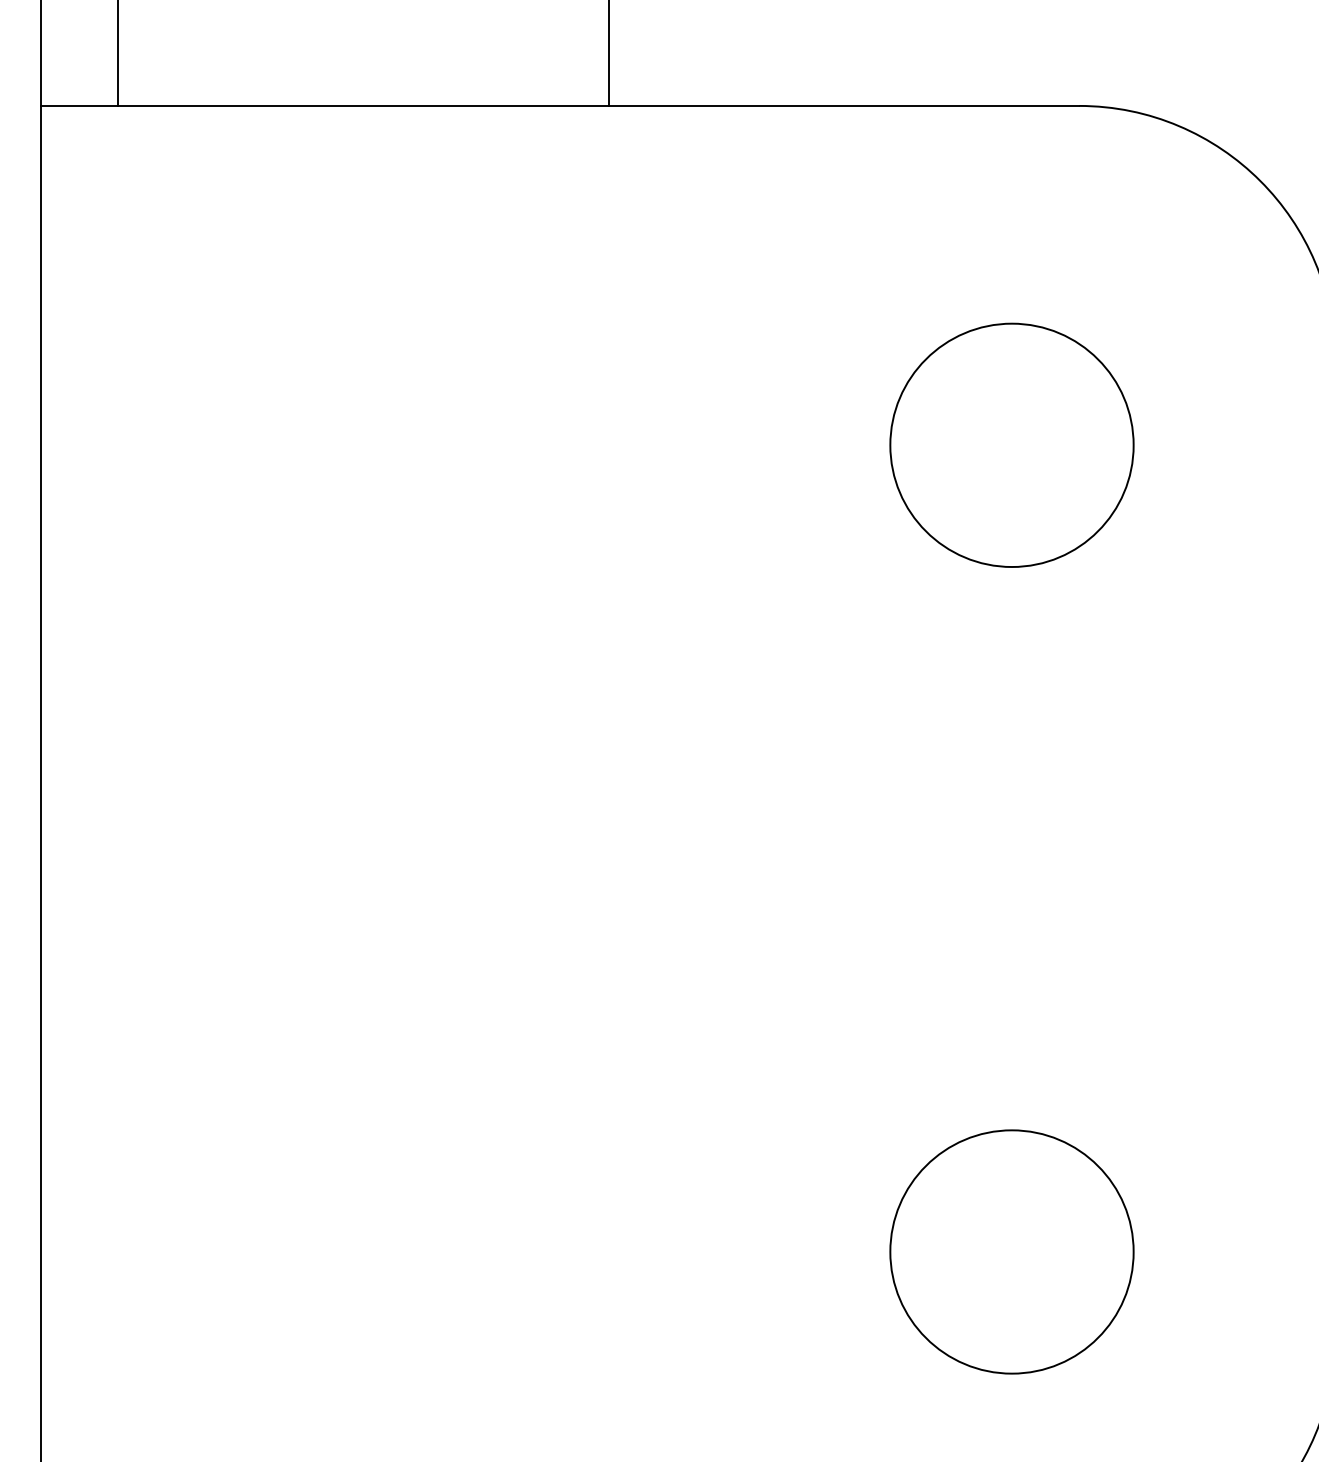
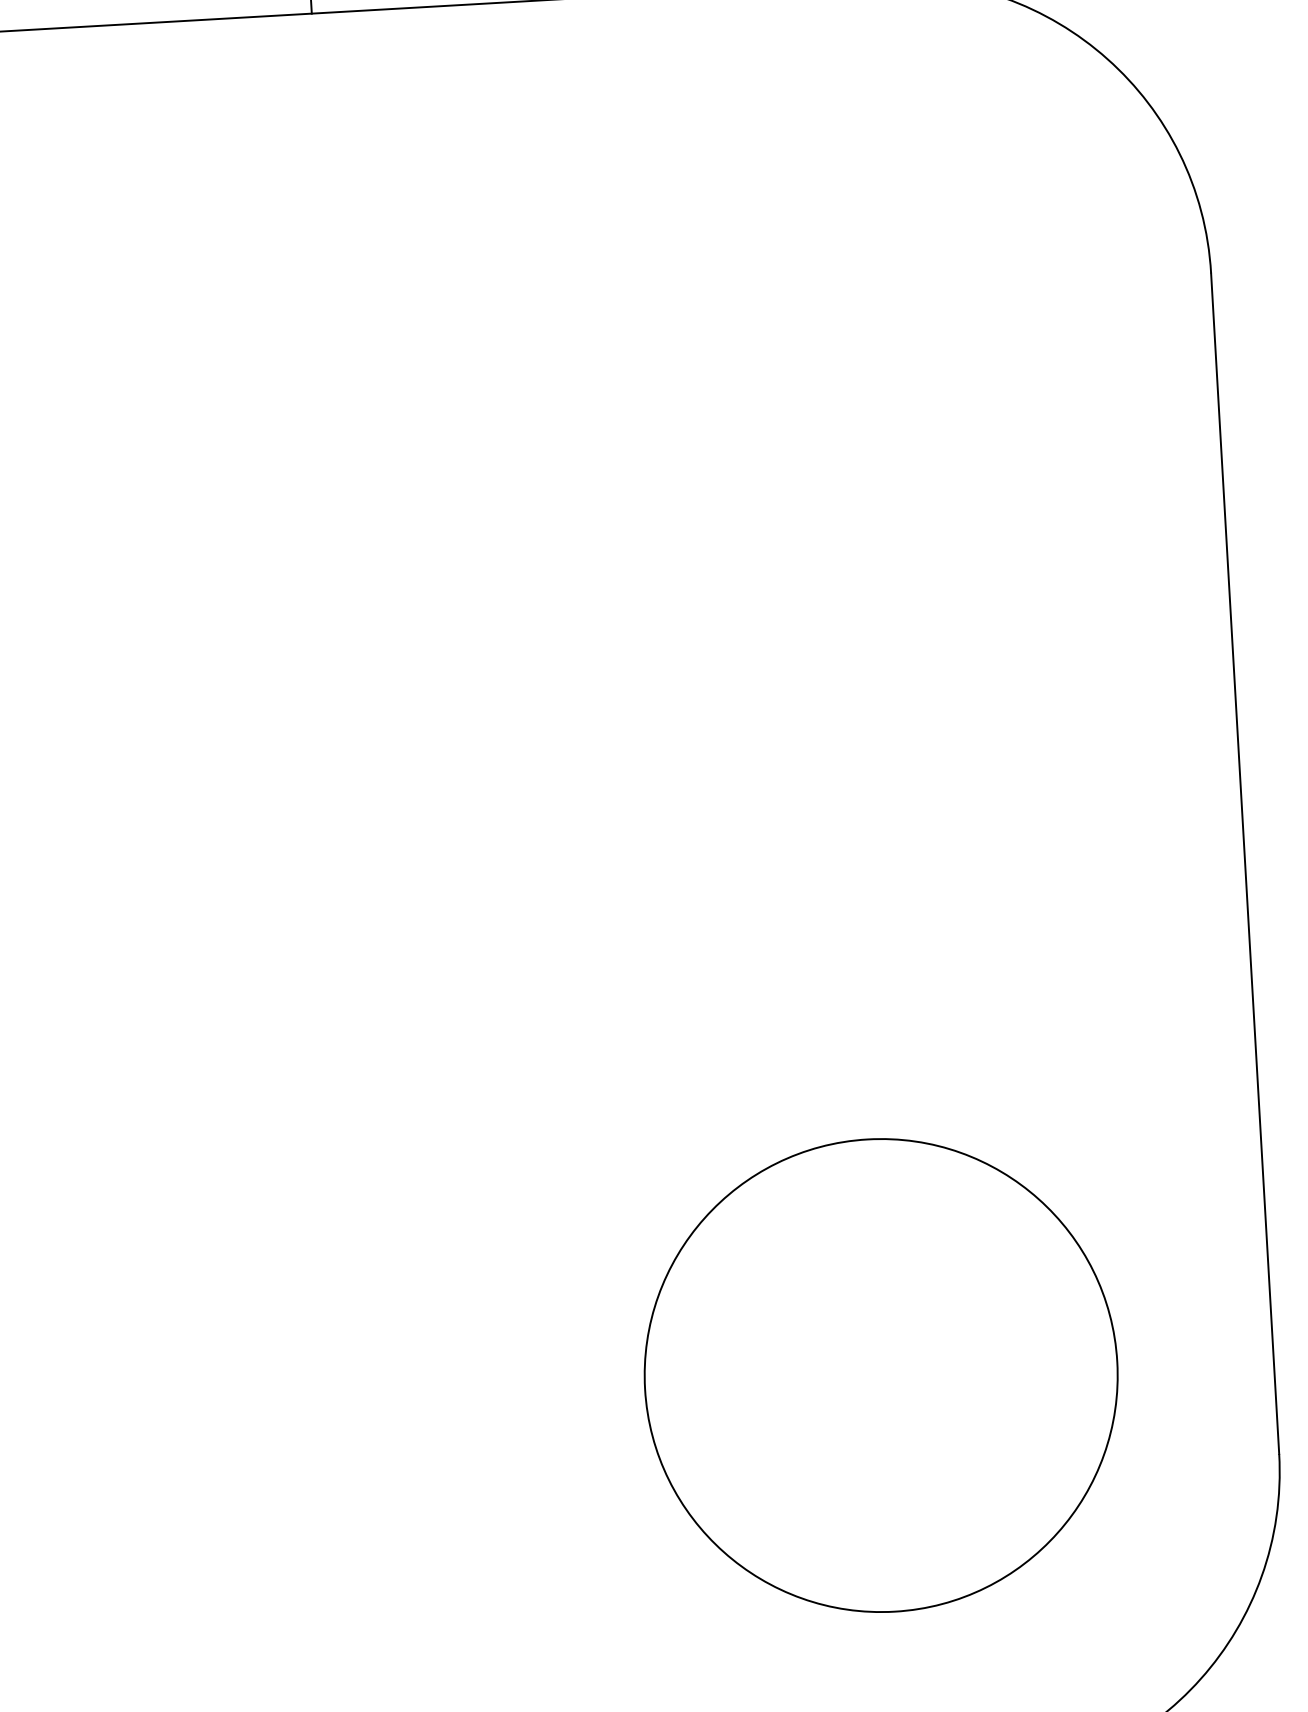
circle: (1011, 444) -> (824, 396), removed
circle: (1011, 1251) -> (880, 1375), size x1.6

